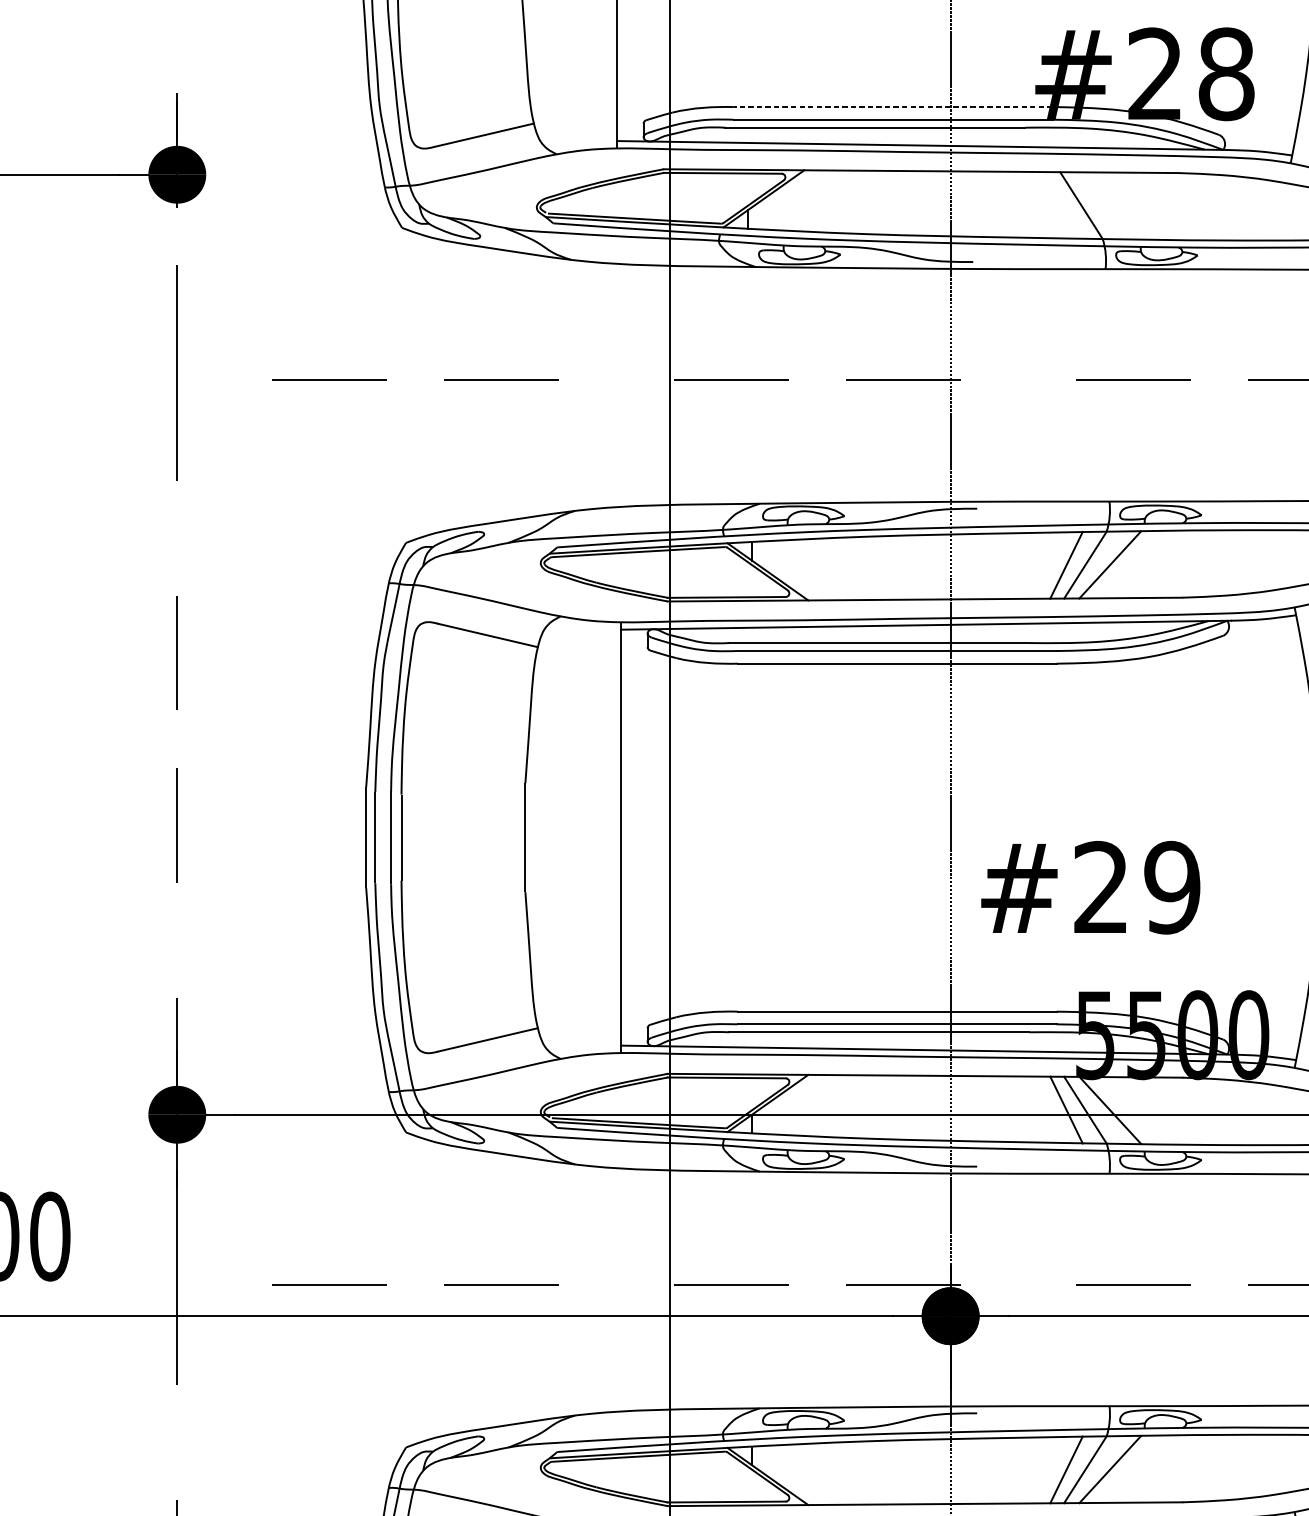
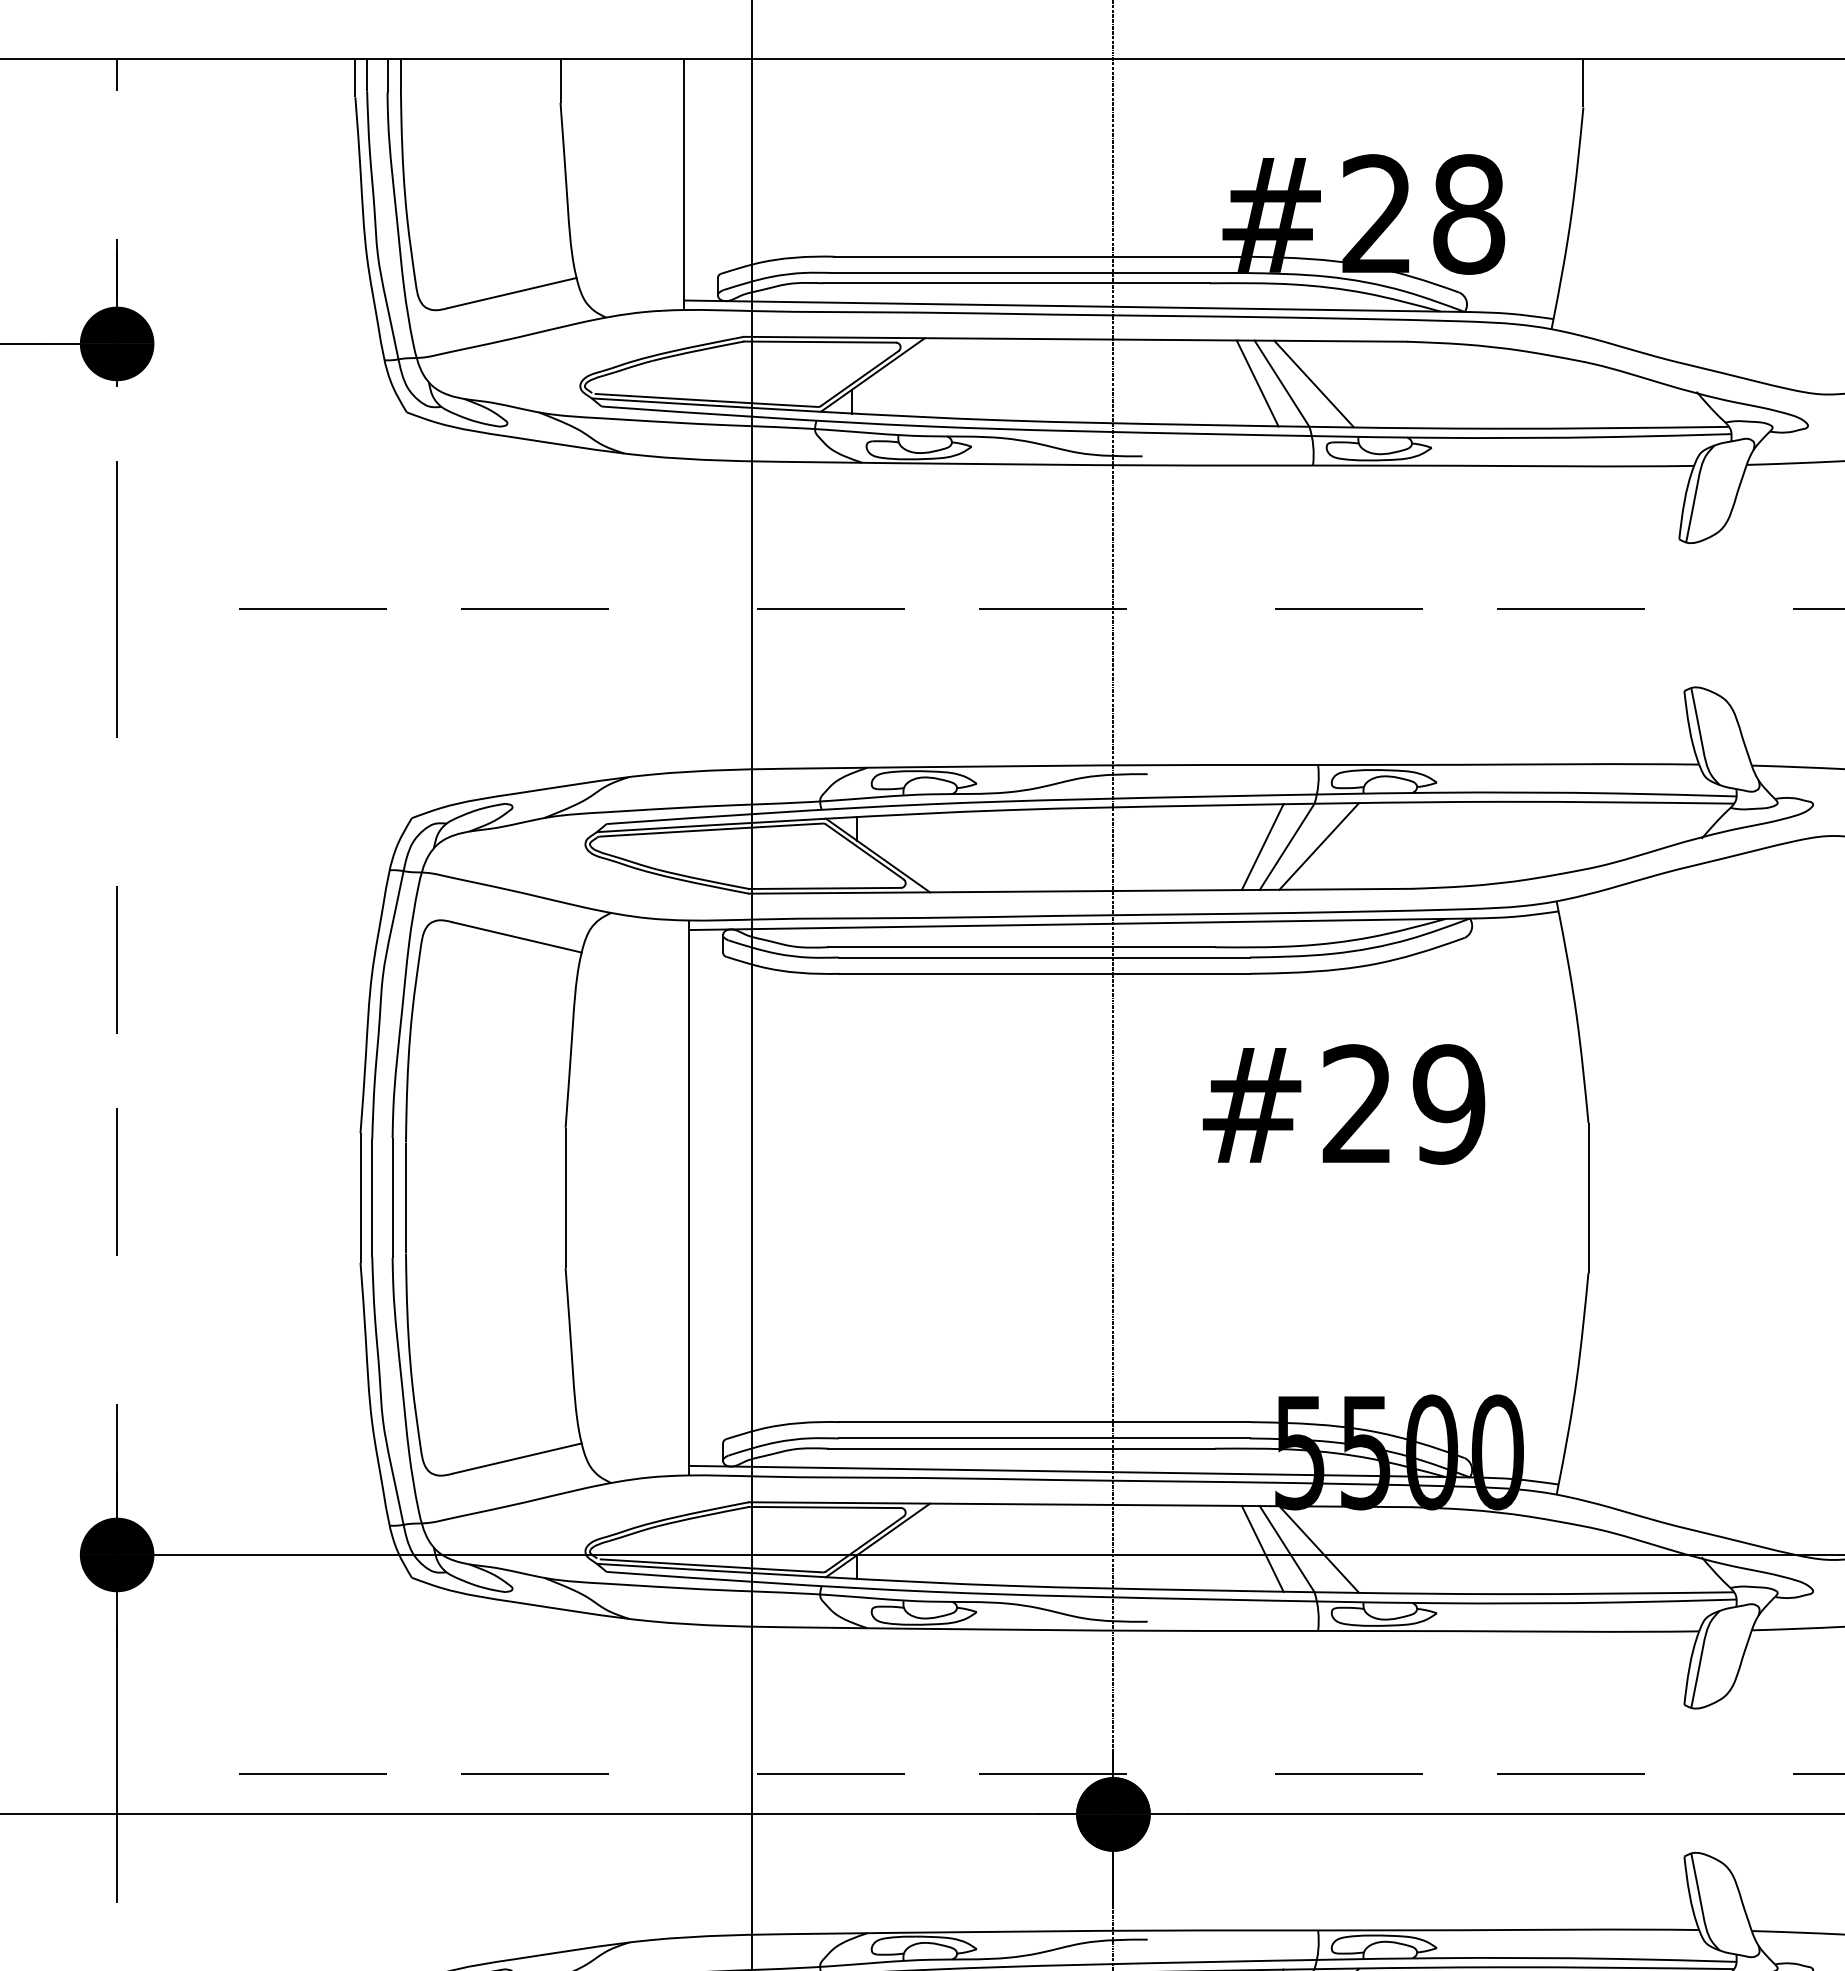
line: (892, 106) -> (1038, 256), dashed -> solid
line: (1062, 205) -> (1257, 383), added
line: (1105, 205) -> (1313, 383), added
text: (1090, 887) -> (1343, 1104), moved

